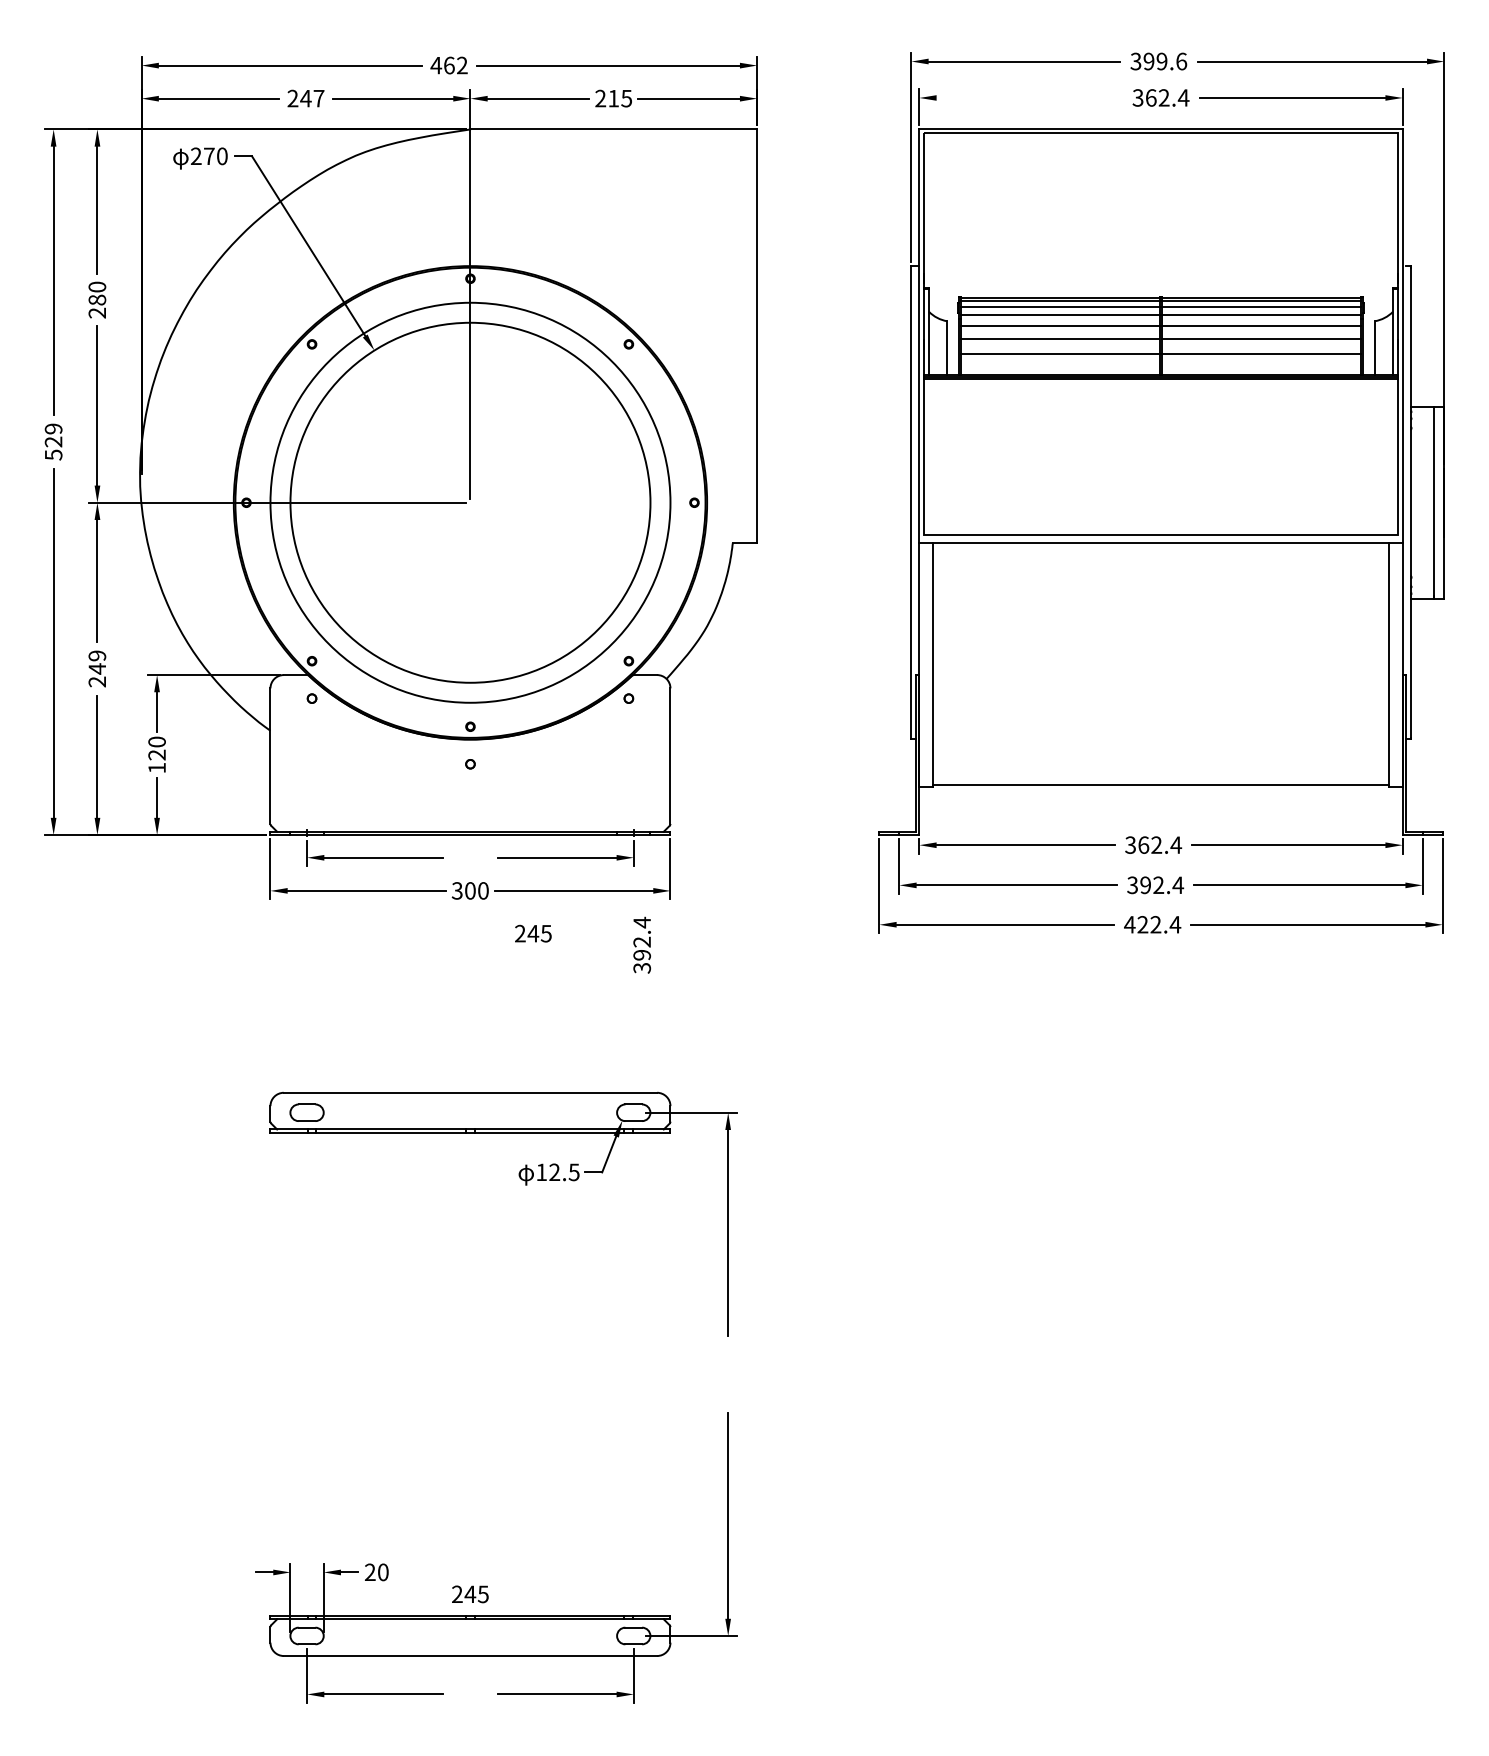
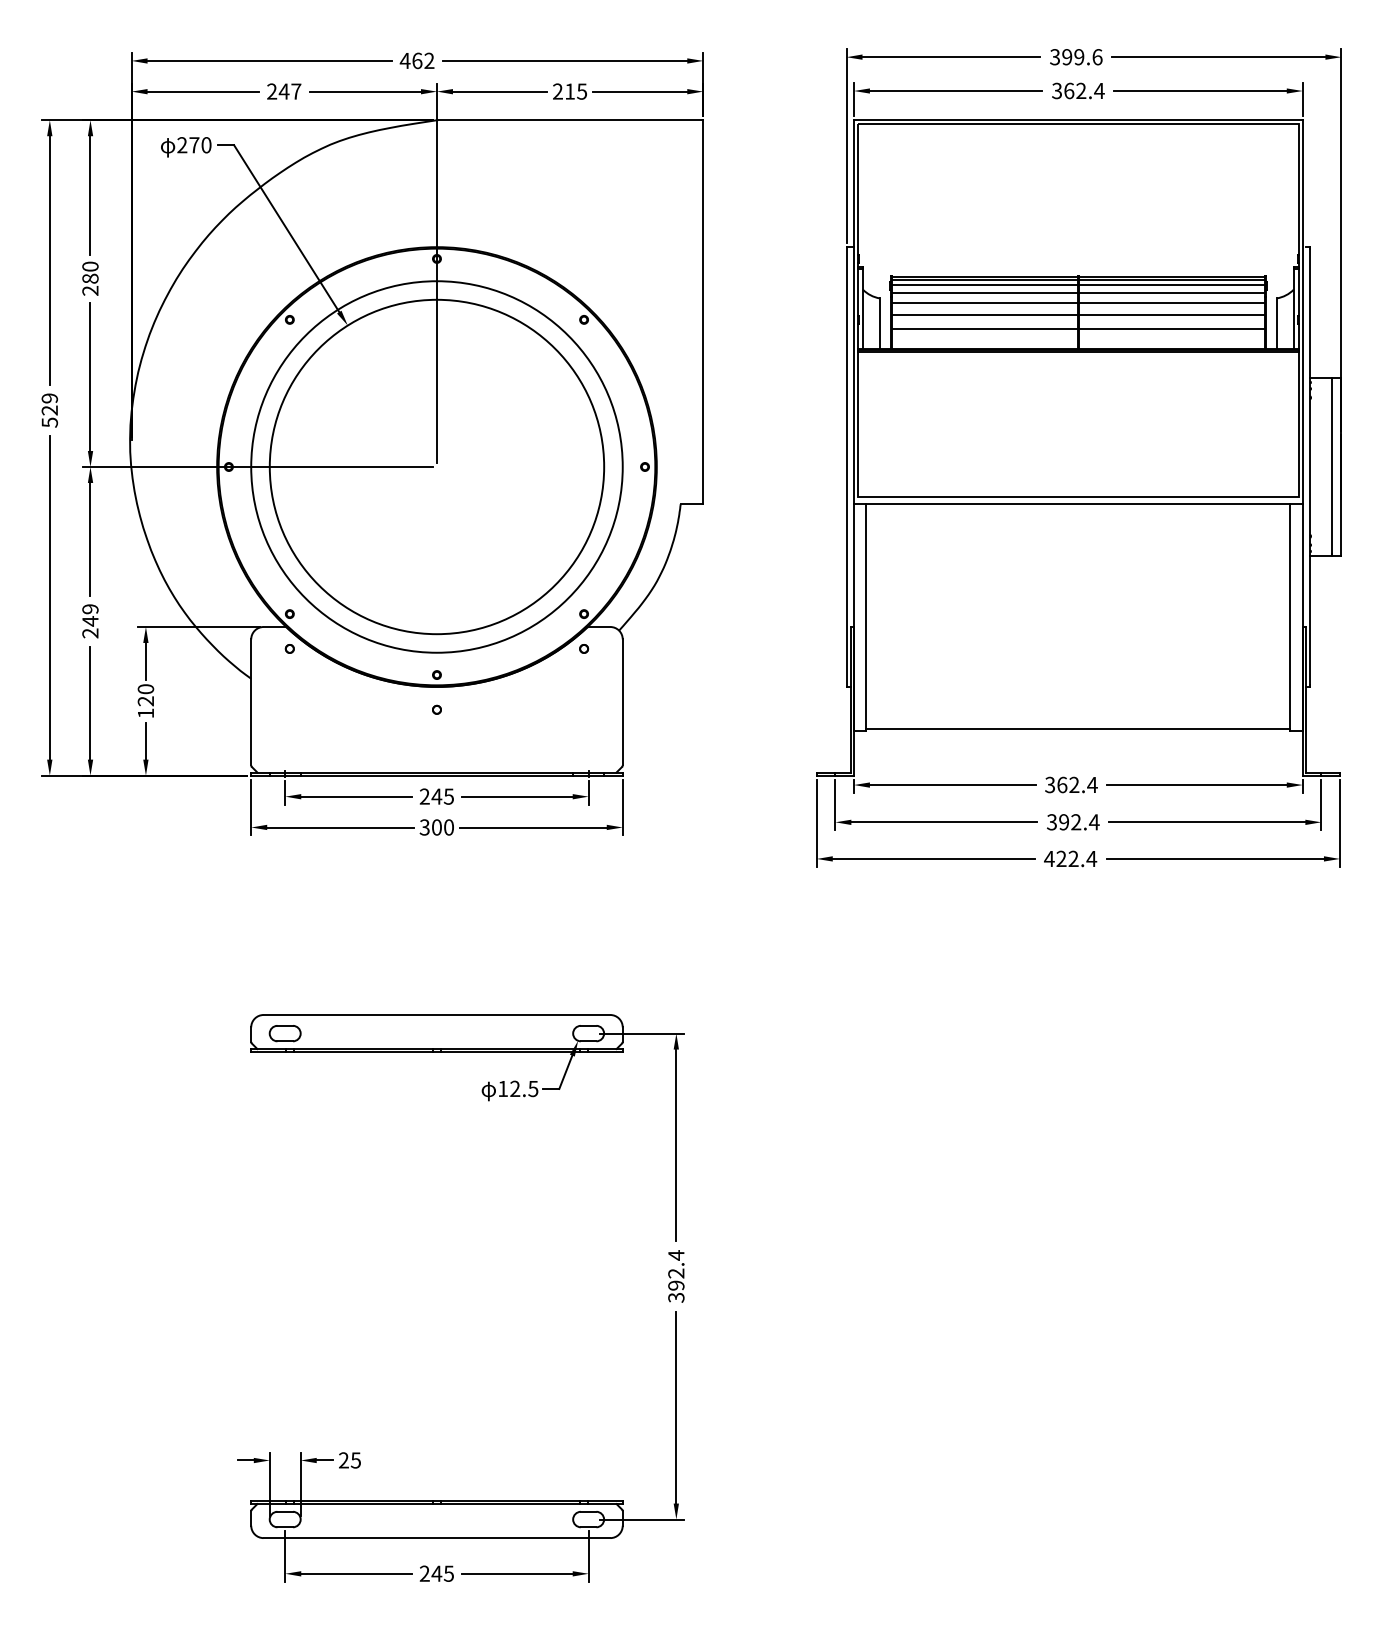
line: (1029, 97) -> (956, 90), added
text: (533, 933) -> (437, 796), moved
text: (641, 944) -> (675, 1275), moved
text: (382, 1572) -> (355, 1460), 20 -> 25
text: (470, 1594) -> (437, 1573), moved

